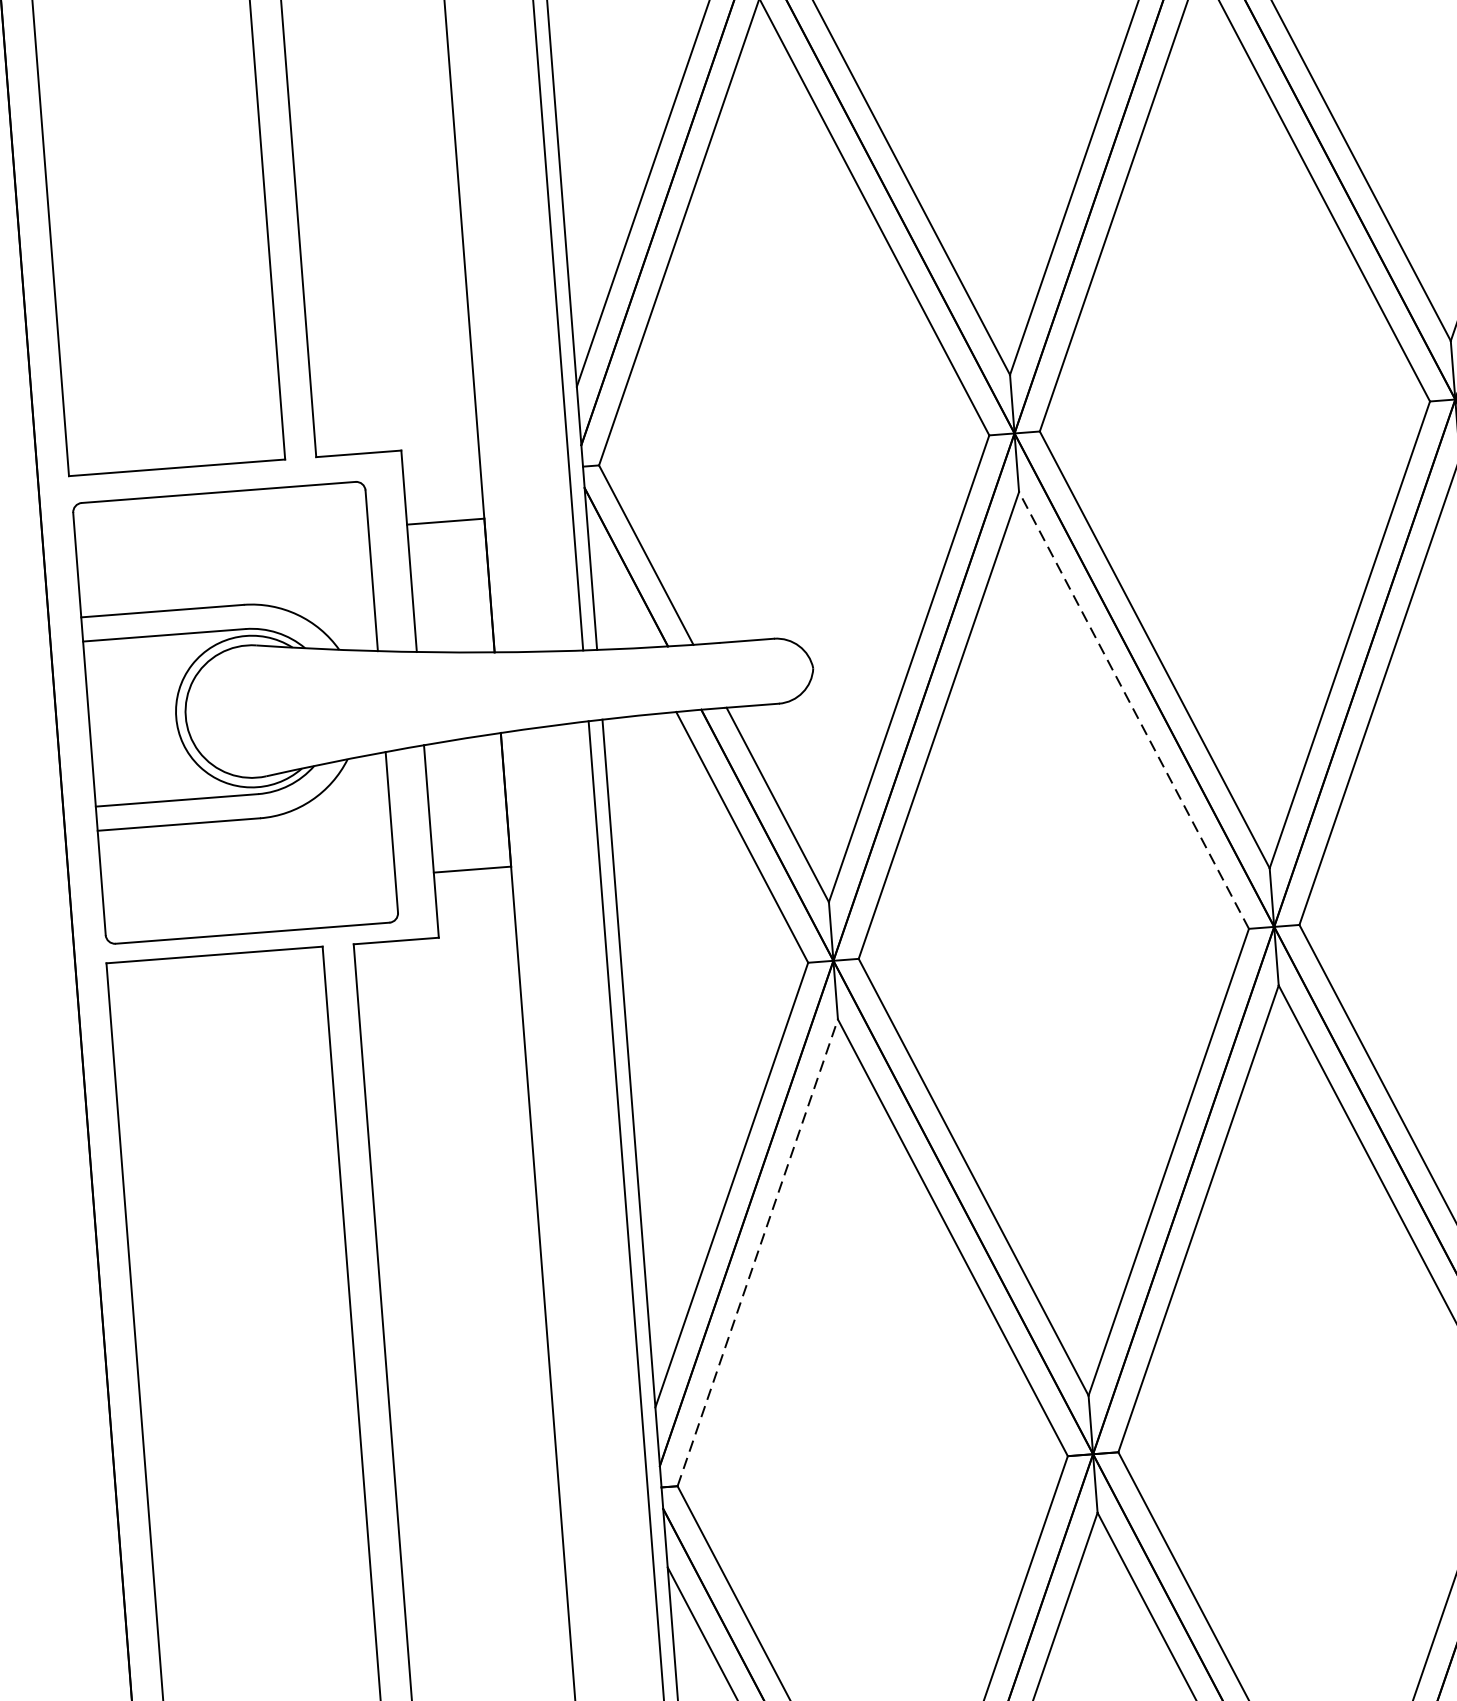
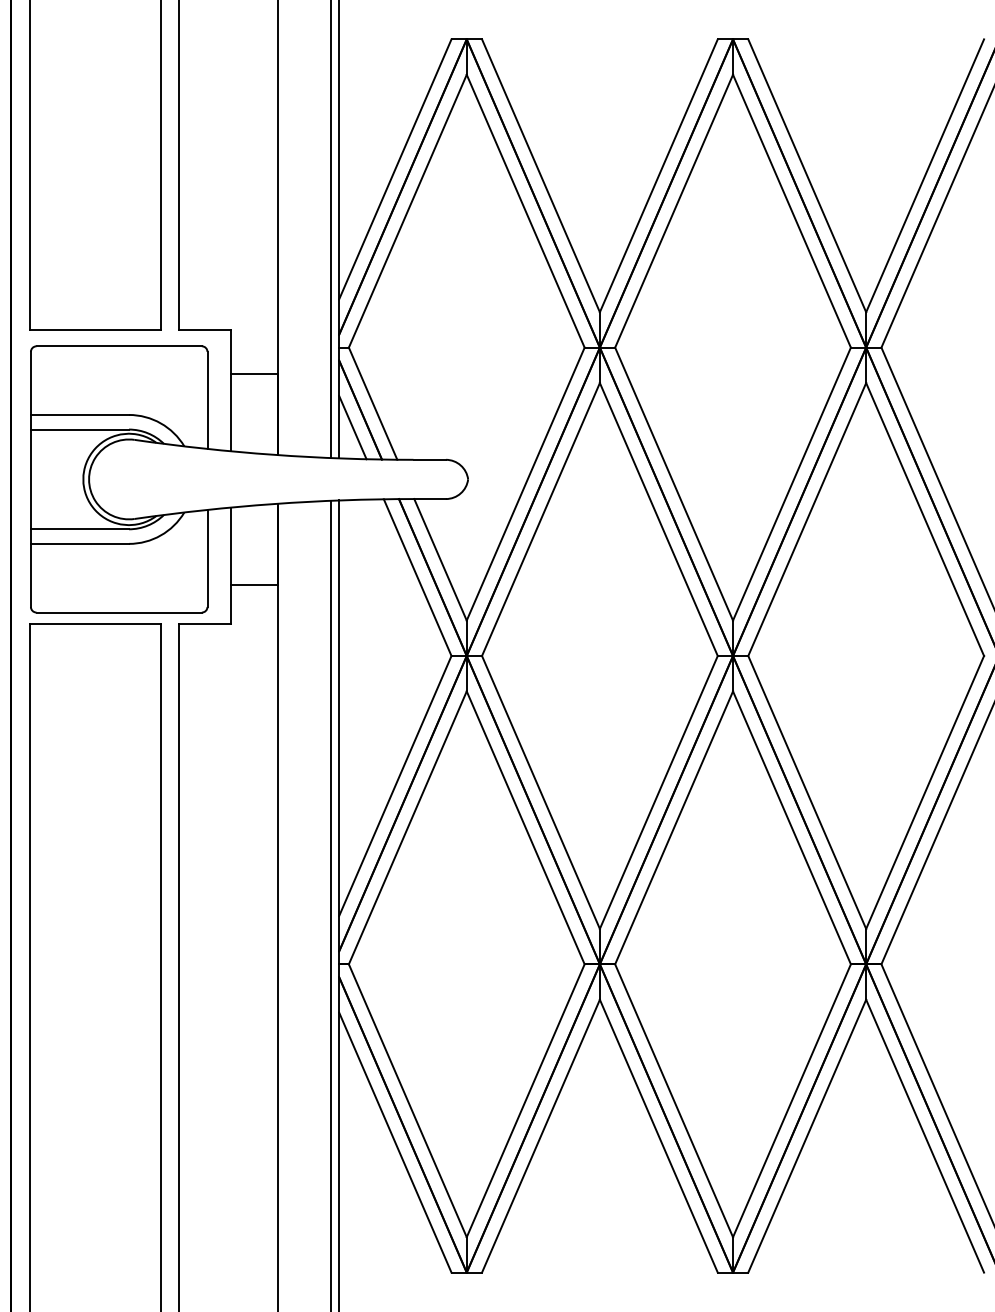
line: (615, 597) -> (352, 427), added
line: (1133, 710) -> (658, 519), dashed -> solid
line: (757, 1252) -> (407, 827), dashed -> solid

